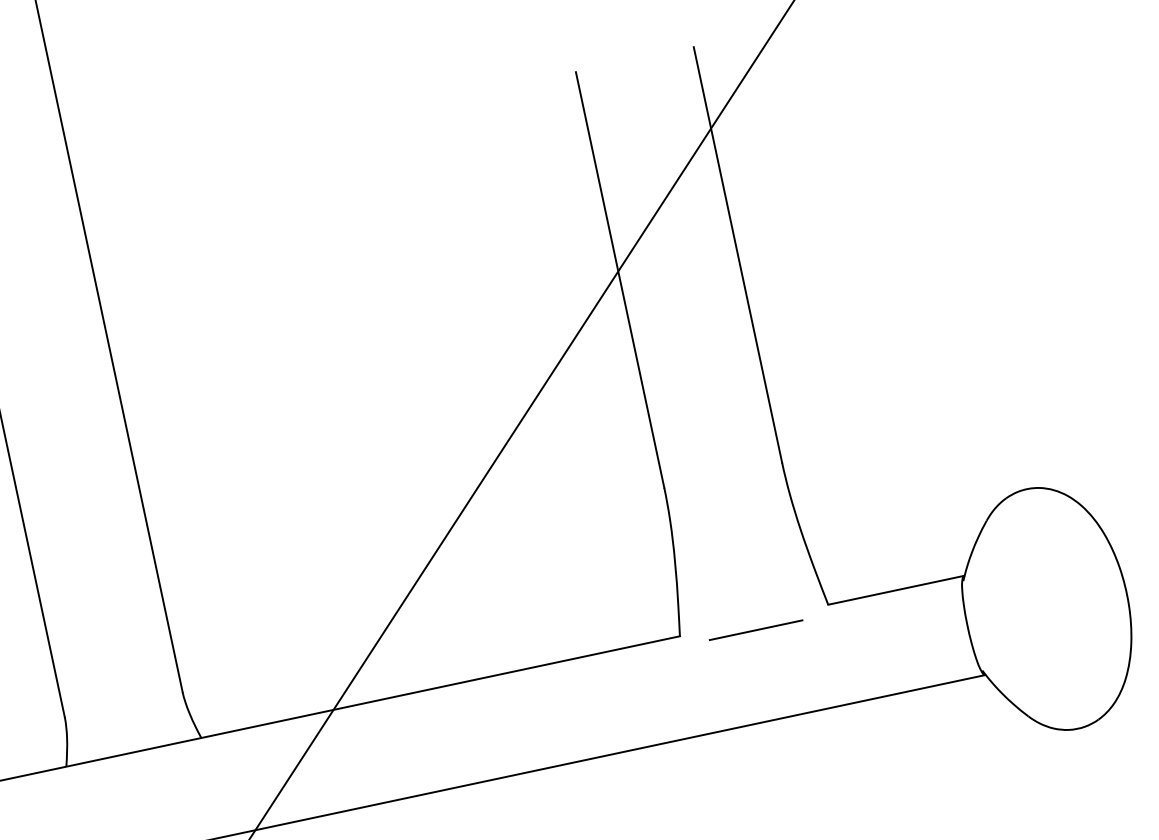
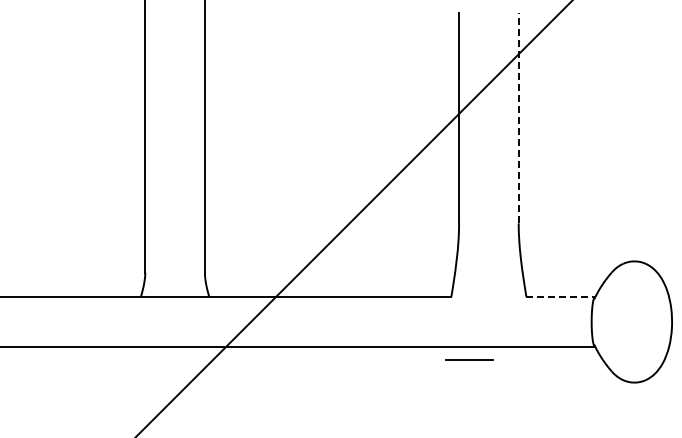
line: (737, 253) -> (518, 117), solid -> dashed
line: (897, 589) -> (561, 296), solid -> dashed
line: (755, 629) -> (469, 359), moved

